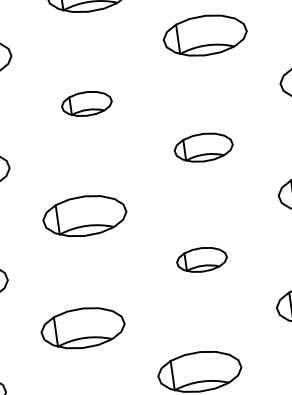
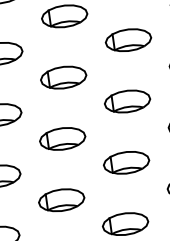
part: (86, 103) -> (63, 77), size x1.67
part: (203, 147) -> (127, 101), size x1.43
part: (201, 259) -> (126, 162), size x1.67

